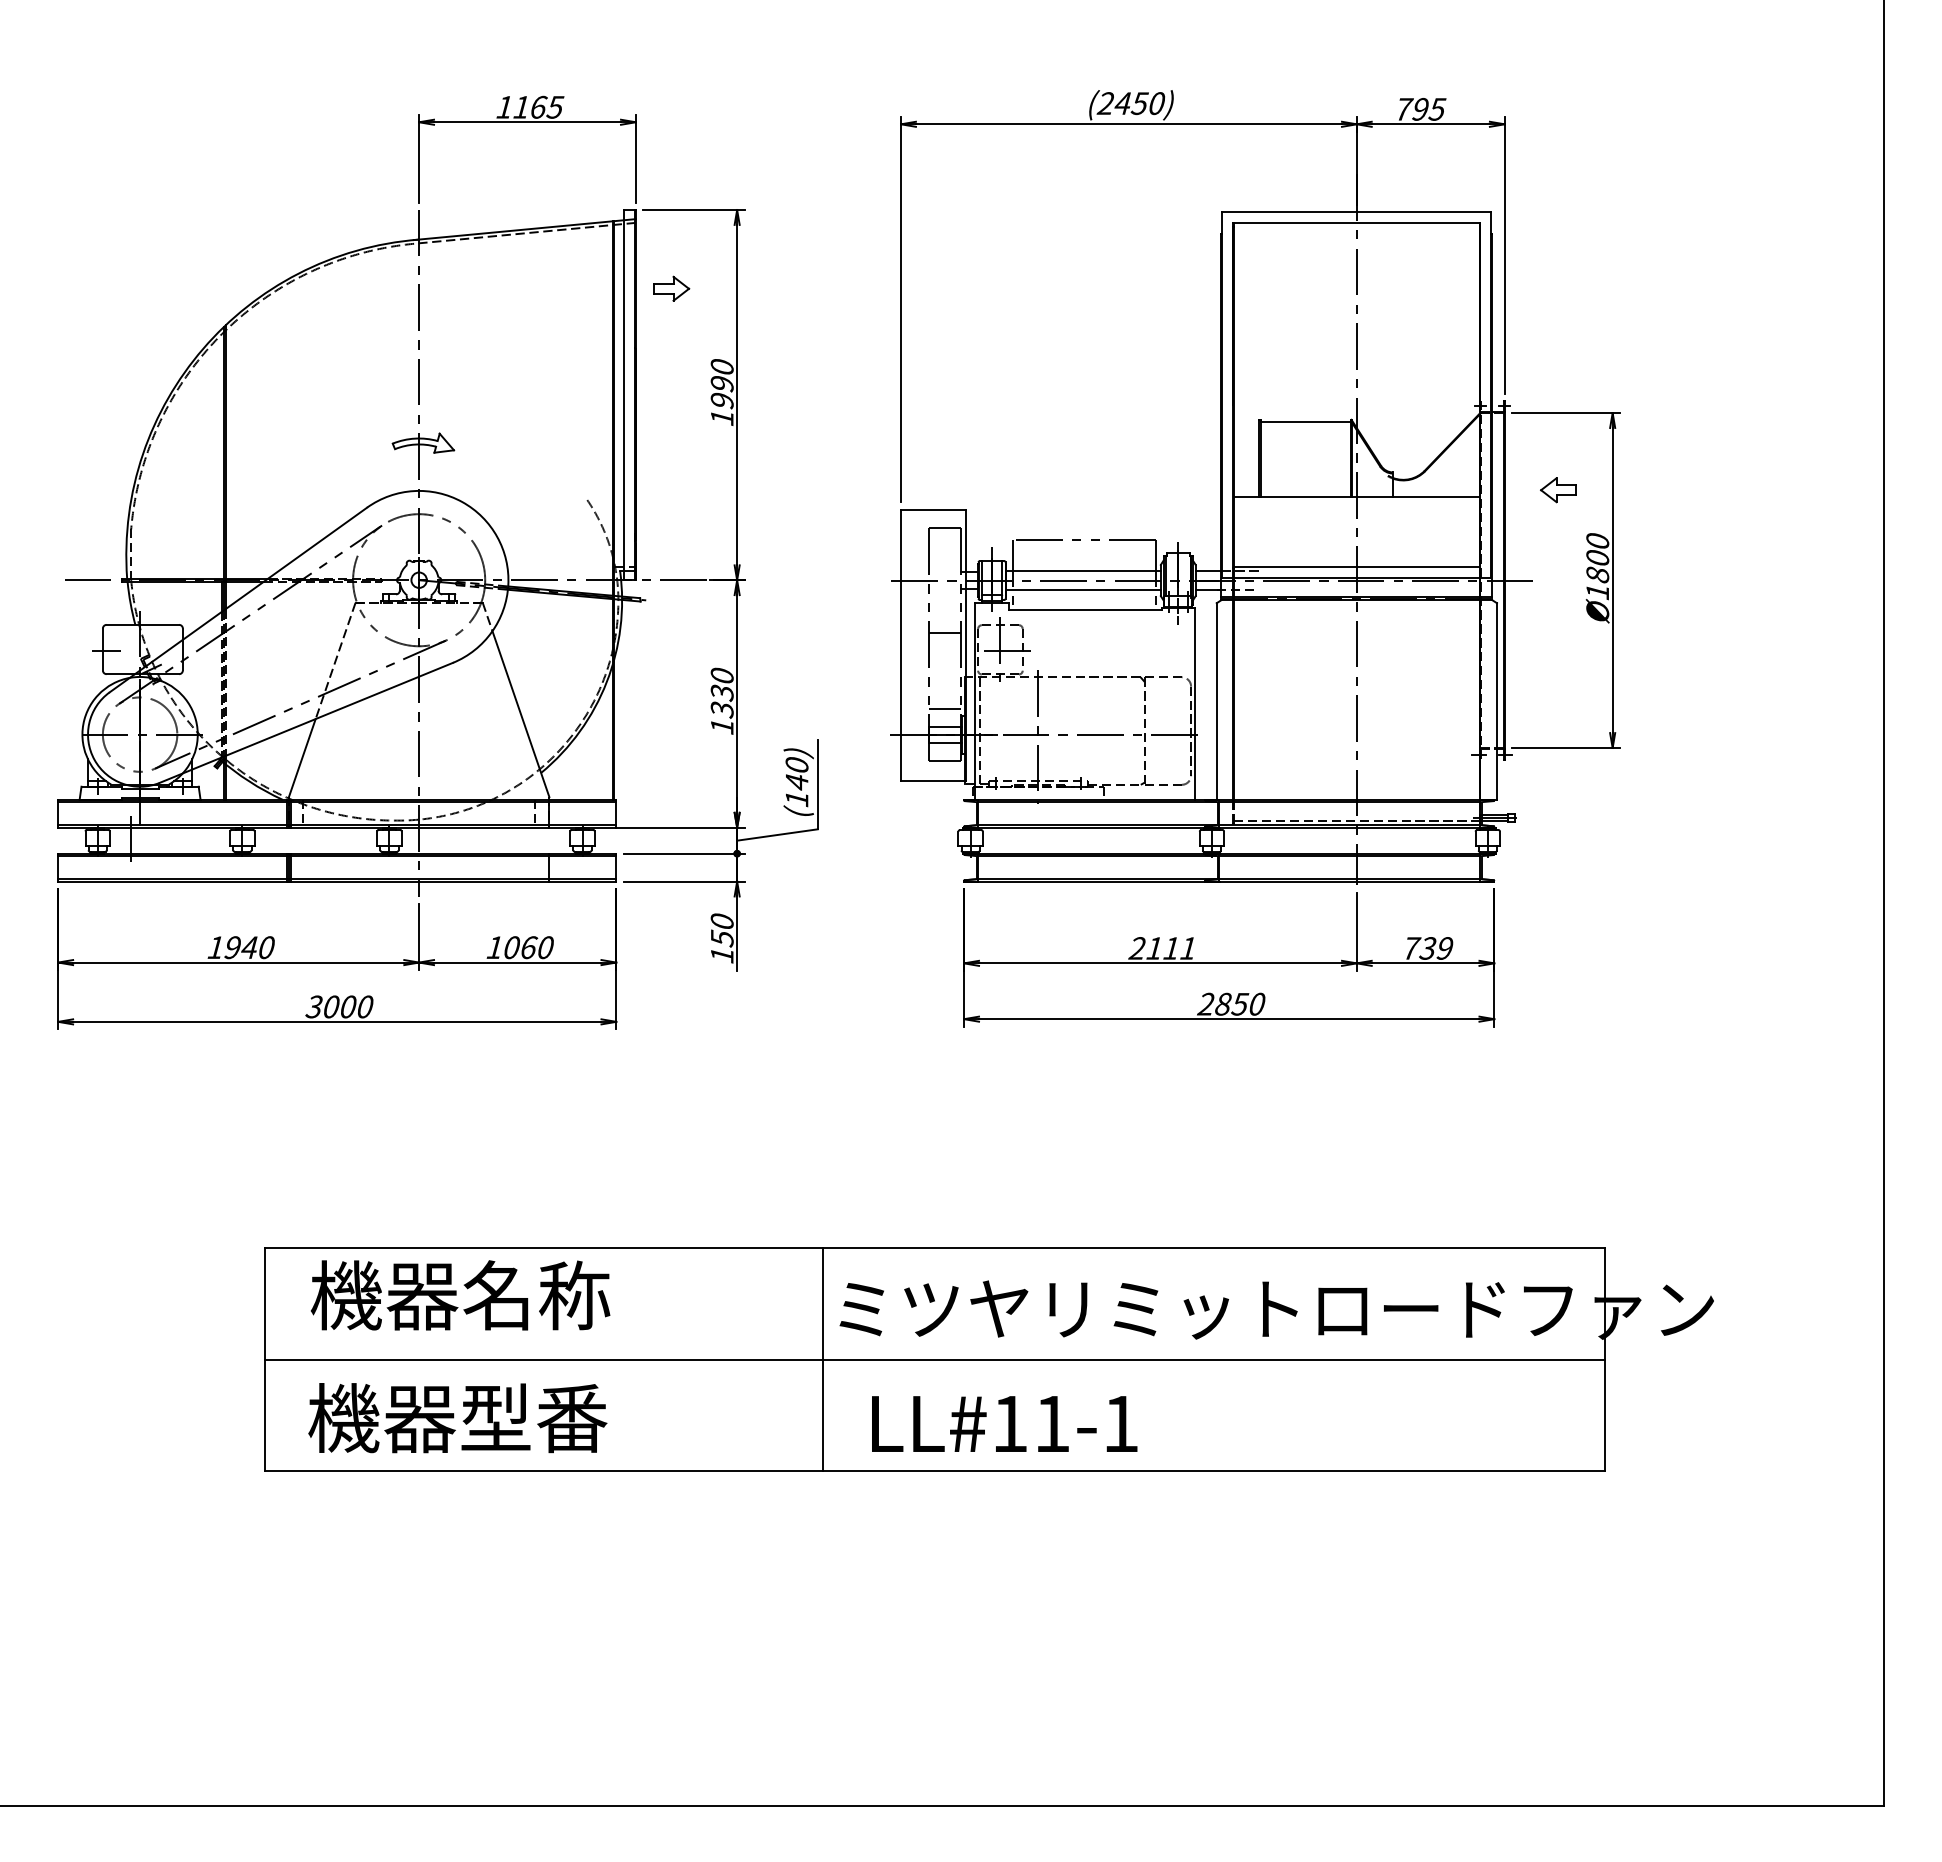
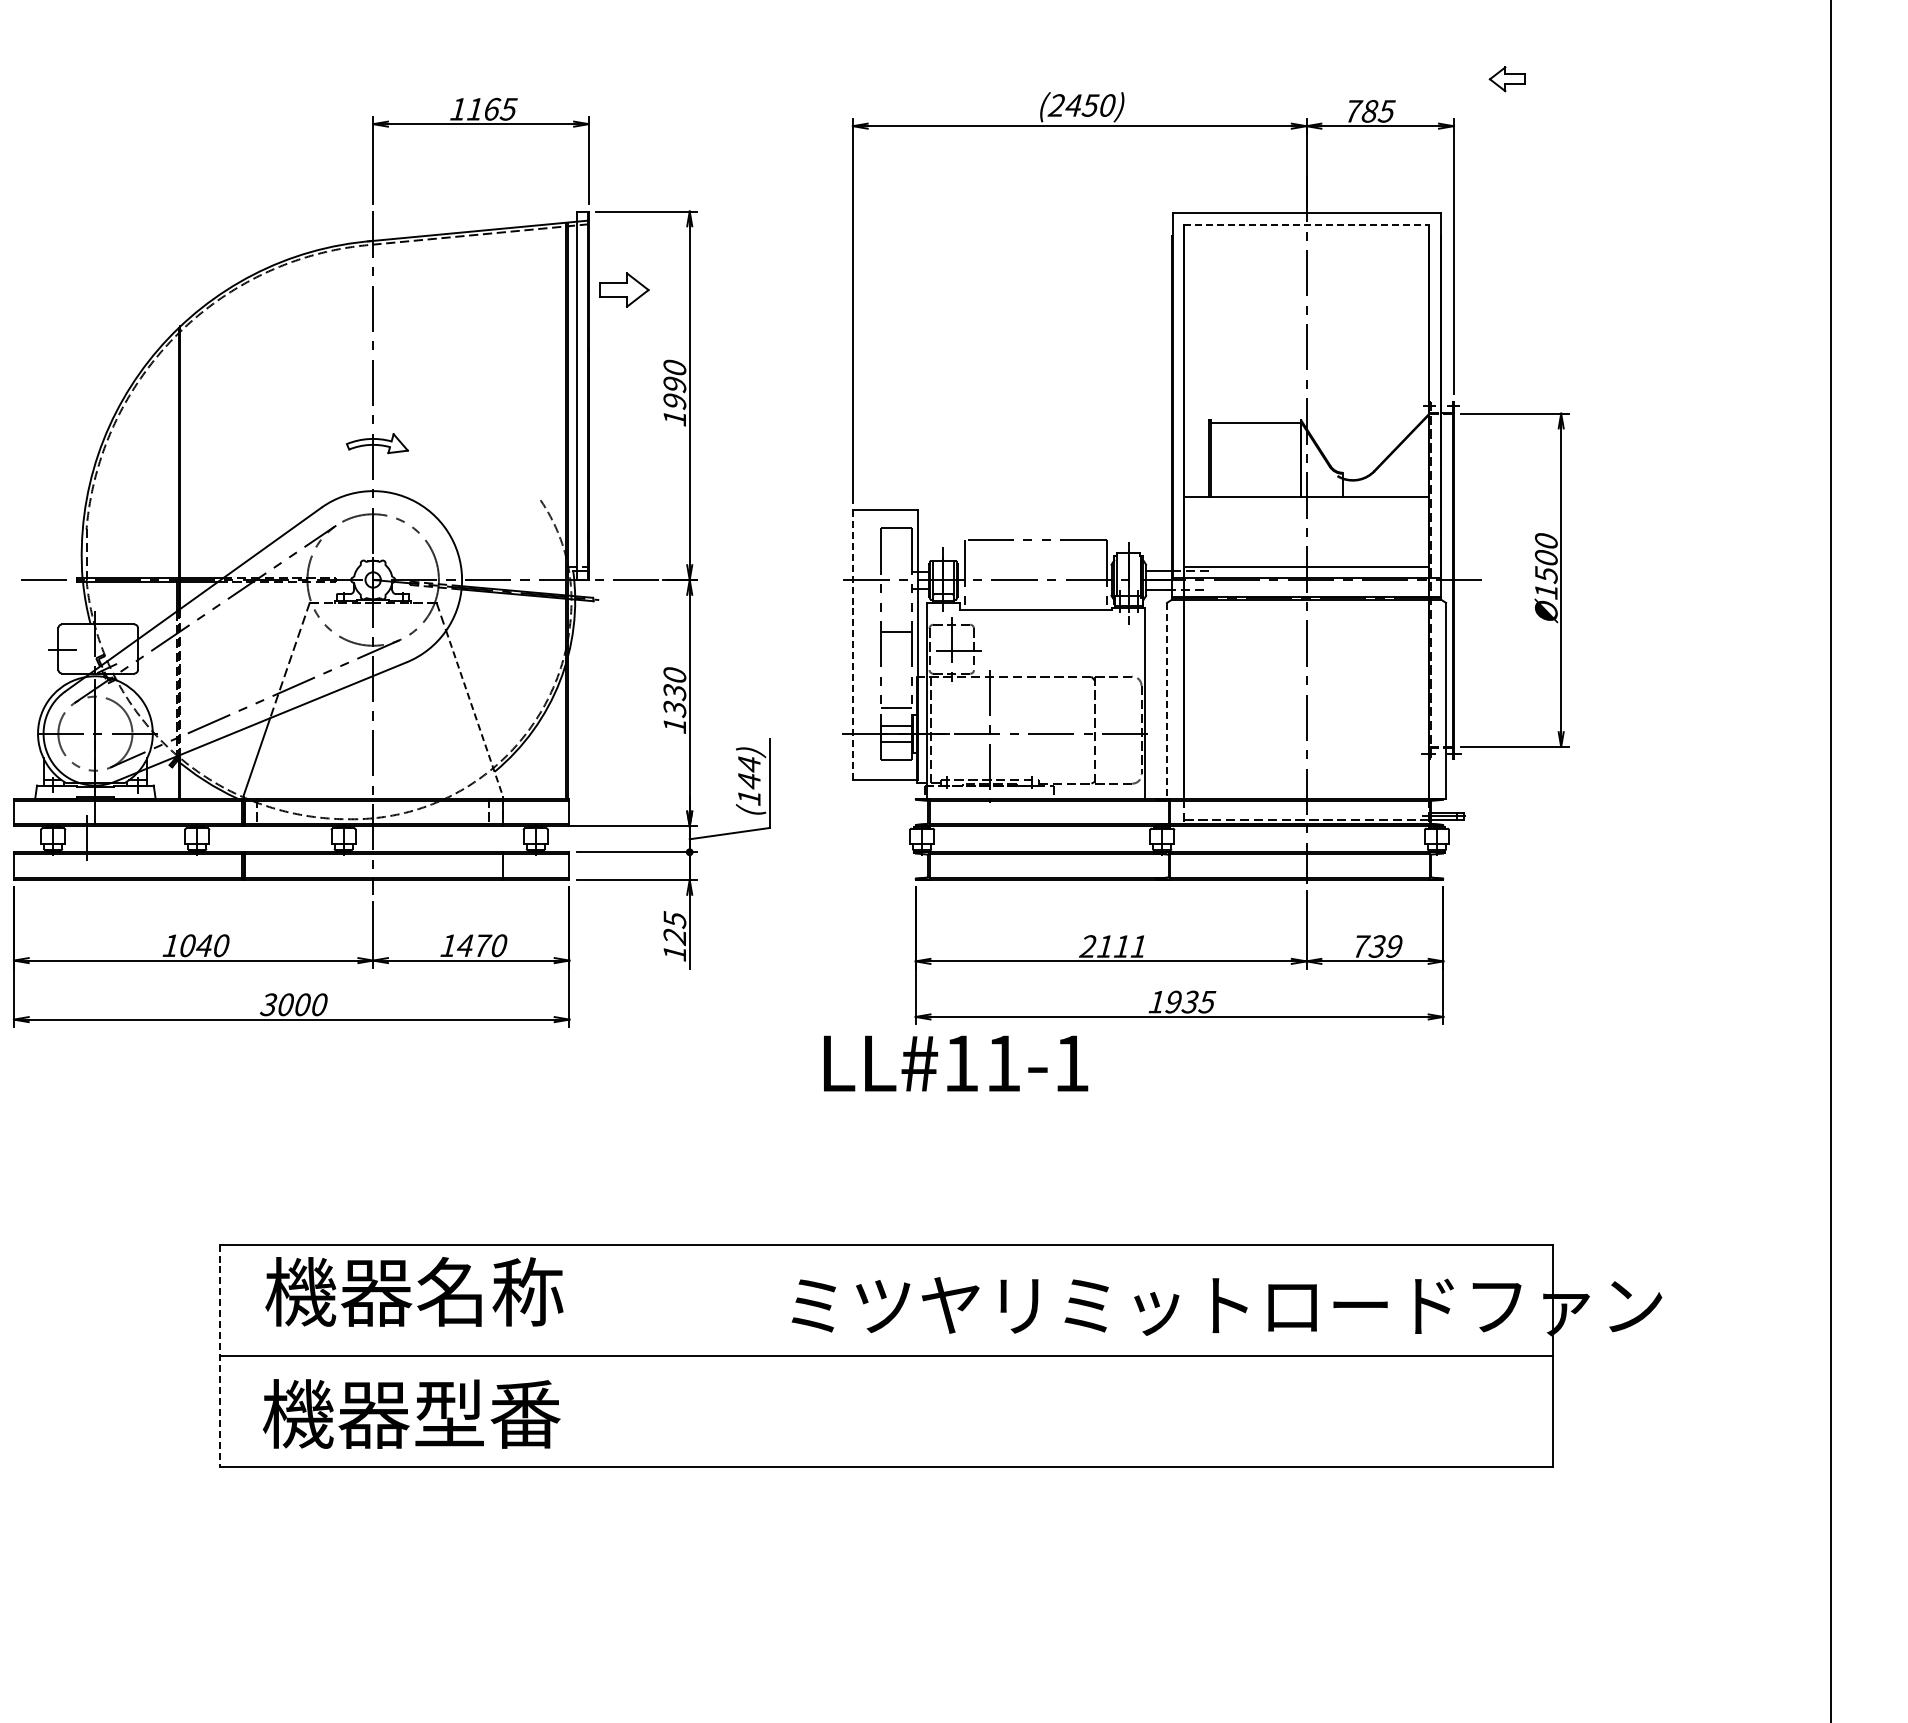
text: (1420, 109) -> (1369, 111), 795 -> 785
line: (1357, 223) -> (1307, 224), solid -> dashed
part: (671, 288) -> (624, 289), size x1.4
part: (1558, 490) -> (1507, 79), moved
line: (1083, 570) -> (1034, 570), removed
text: (1597, 575) -> (1546, 575), Ø1800 -> Ø1500
line: (1083, 590) -> (1034, 590), removed
line: (901, 645) -> (853, 644), solid -> dashed
line: (1216, 701) -> (1166, 700), solid -> dashed
line: (520, 714) -> (474, 713), solid -> dashed
text: (796, 765) -> (748, 764), (140) -> (144)
text: (721, 929) -> (674, 927), 150 -> 125
text: (232, 947) -> (187, 945), 1940 -> 1040
text: (520, 947) -> (474, 945), 1060 -> 1470
text: (1231, 1003) -> (1181, 1001), 2850 -> 1935
line: (265, 1359) -> (220, 1355), solid -> dashed
line: (823, 1359) -> (775, 1355), removed
text: (1004, 1423) -> (955, 1063), moved

